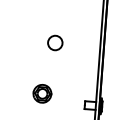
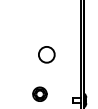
circle: (54, 42) -> (46, 54), size x1.43

